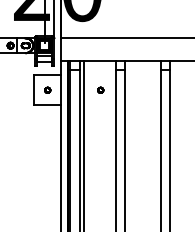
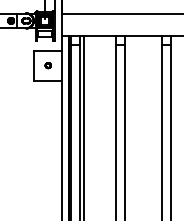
part: (100, 89) -> (101, 64), removed

